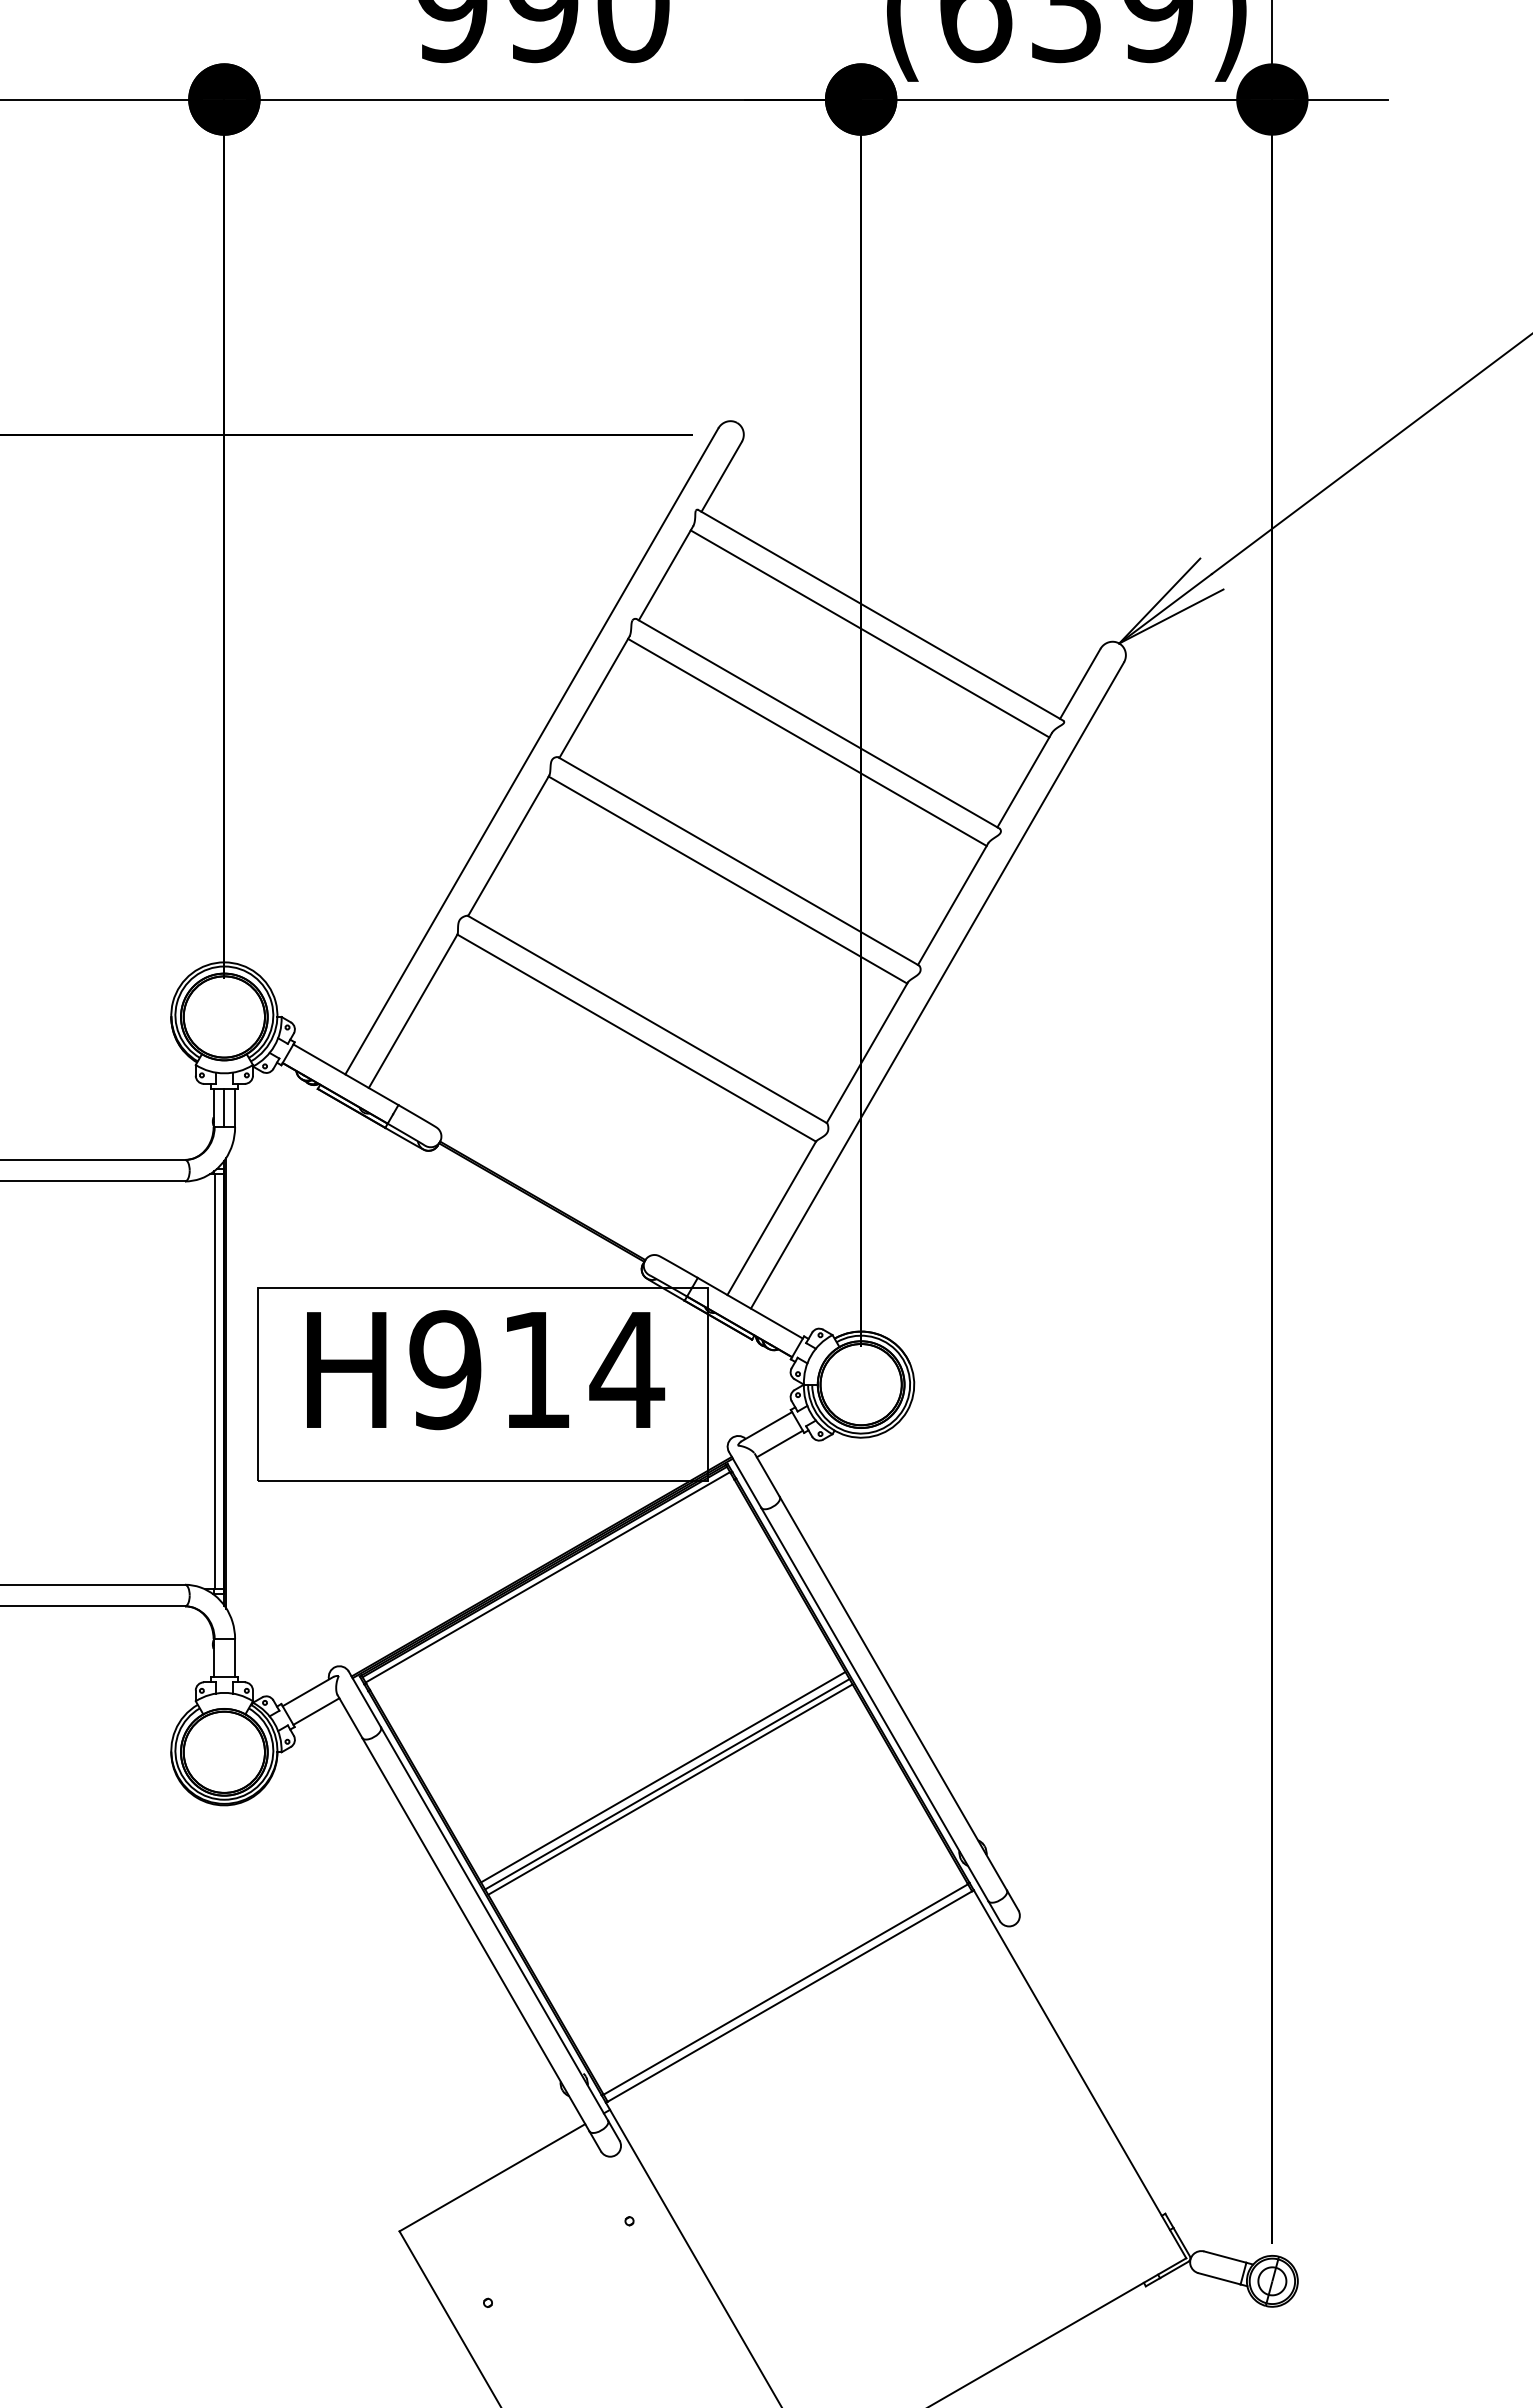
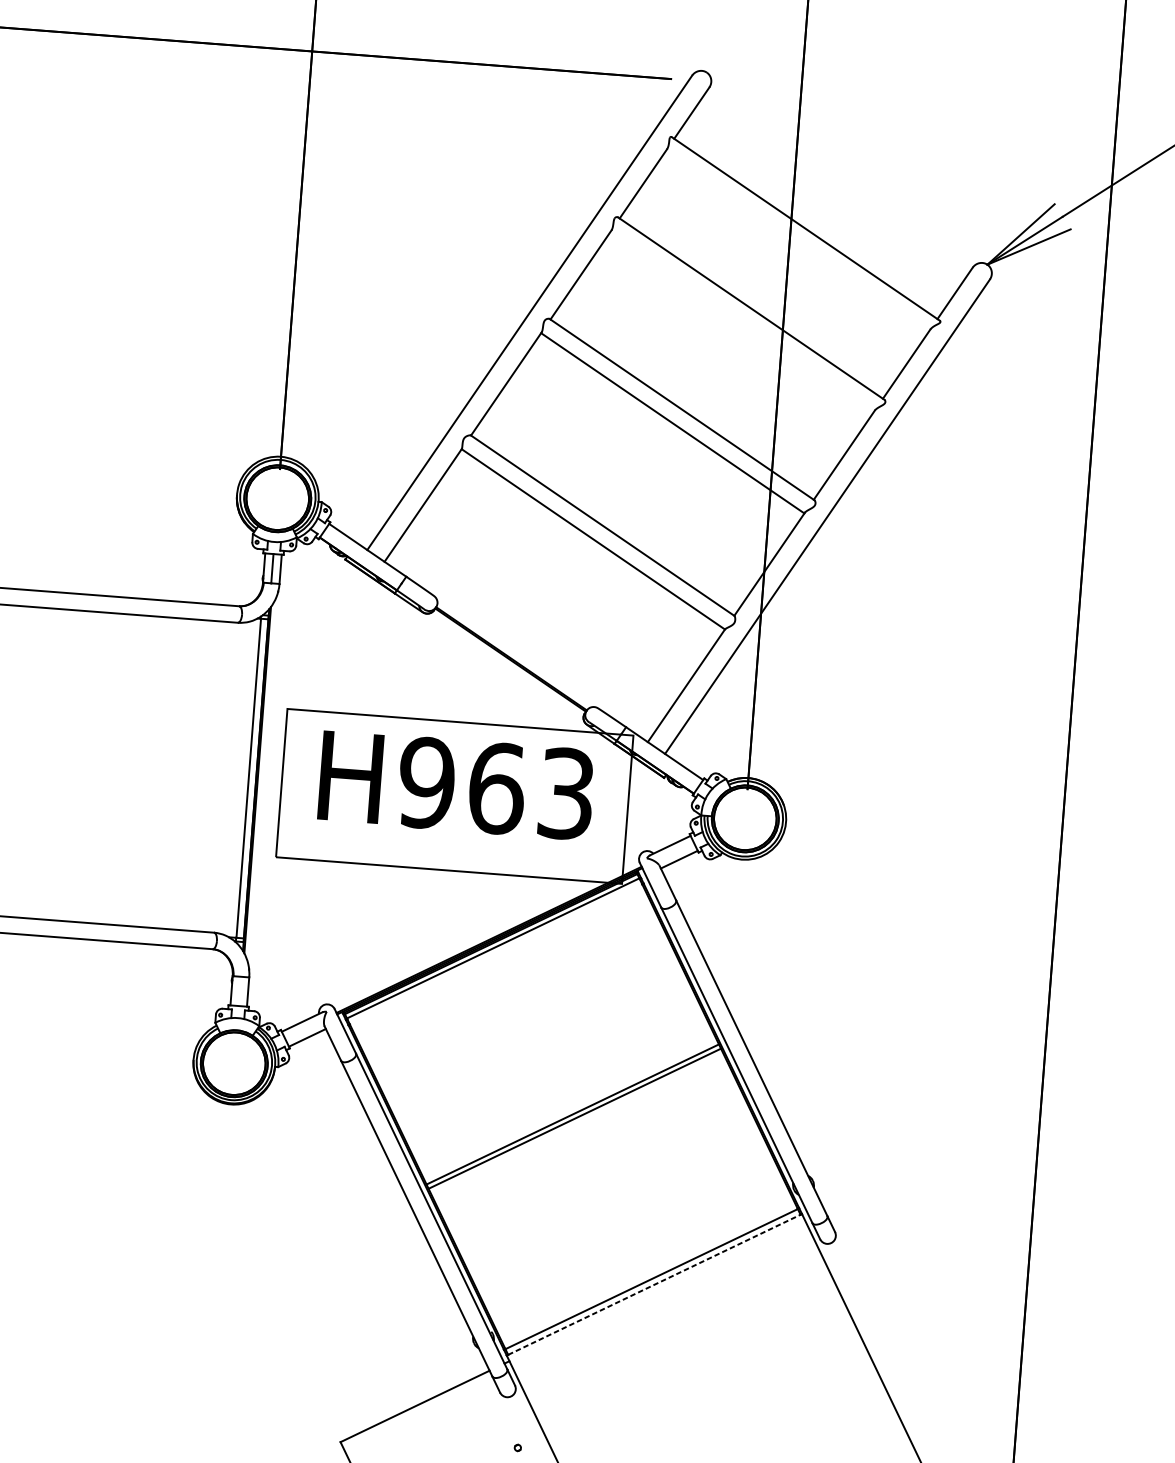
line: (869, 633) -> (796, 242), removed
line: (807, 741) -> (742, 321), removed
text: (583, 1370) -> (532, 791), H914 -> H963
line: (663, 1777) -> (570, 1109), removed
line: (790, 1996) -> (654, 1284), solid -> dashed

